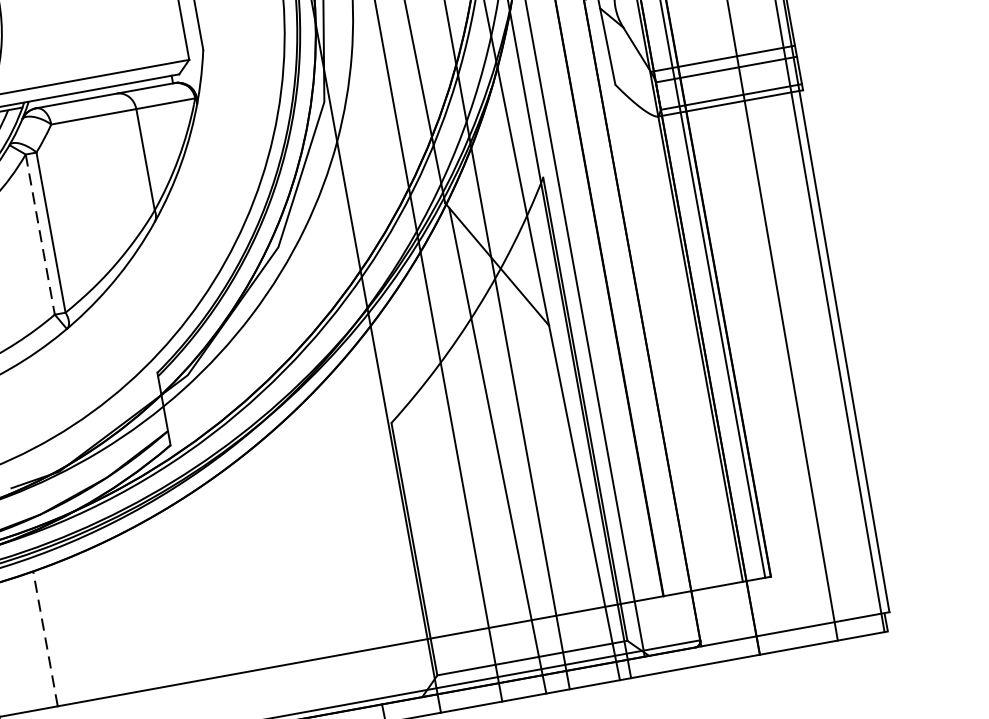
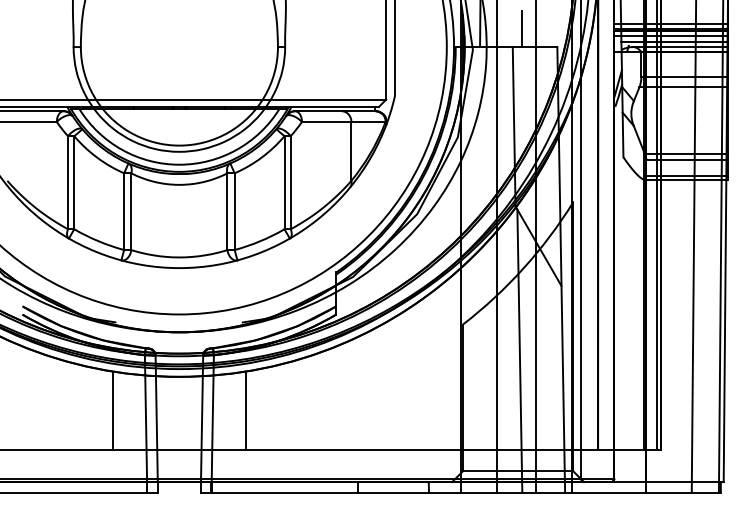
line: (40, 234) -> (284, 182), dashed -> solid
line: (46, 638) -> (246, 410), dashed -> solid

